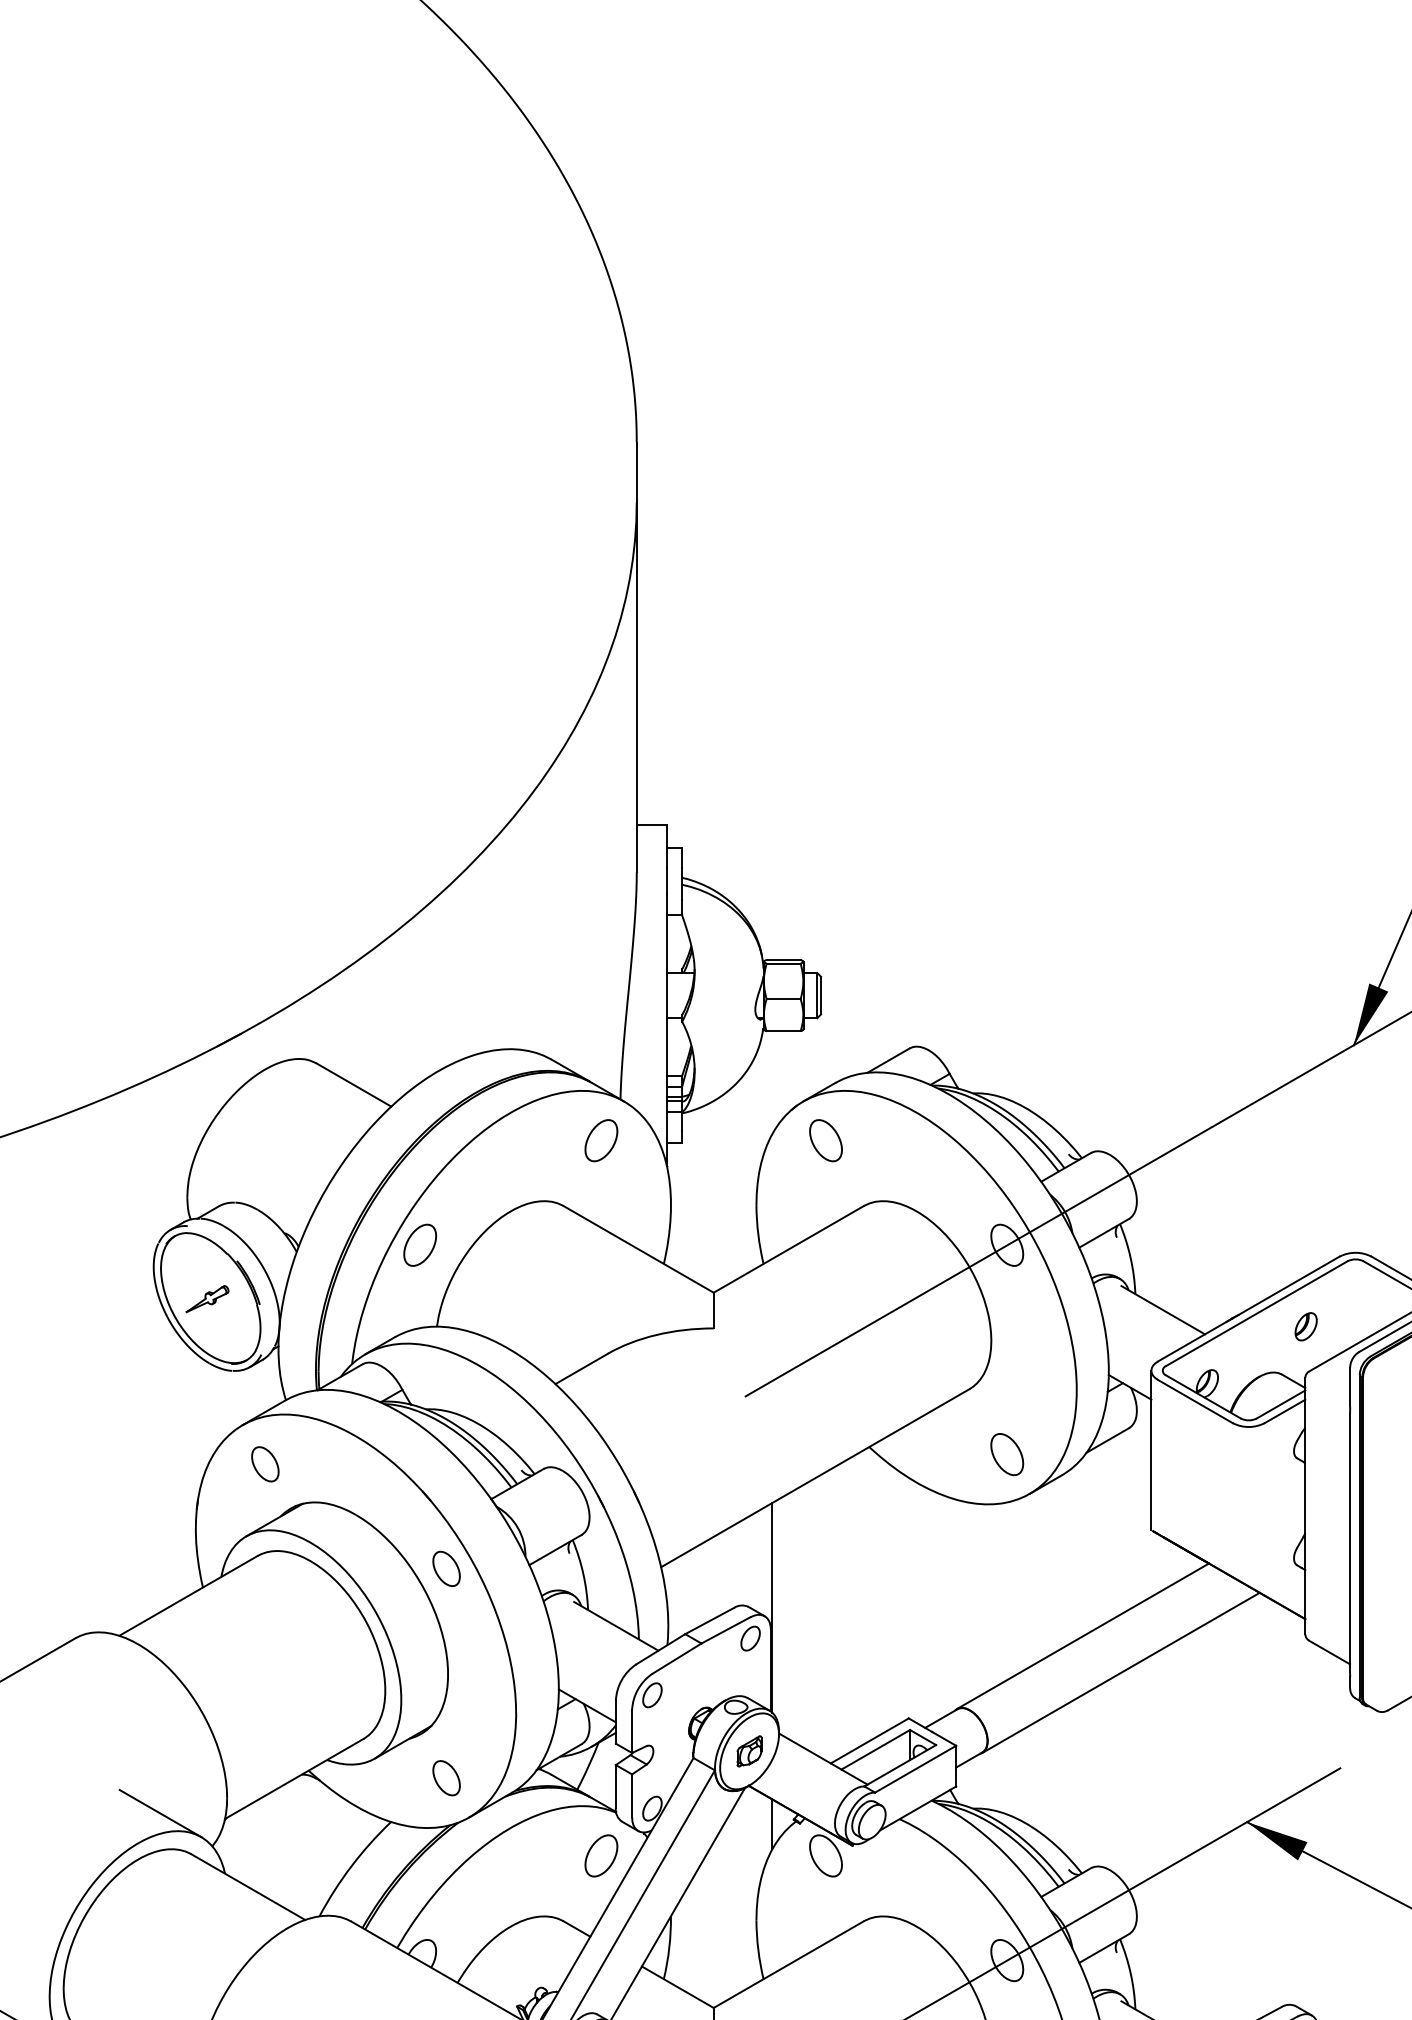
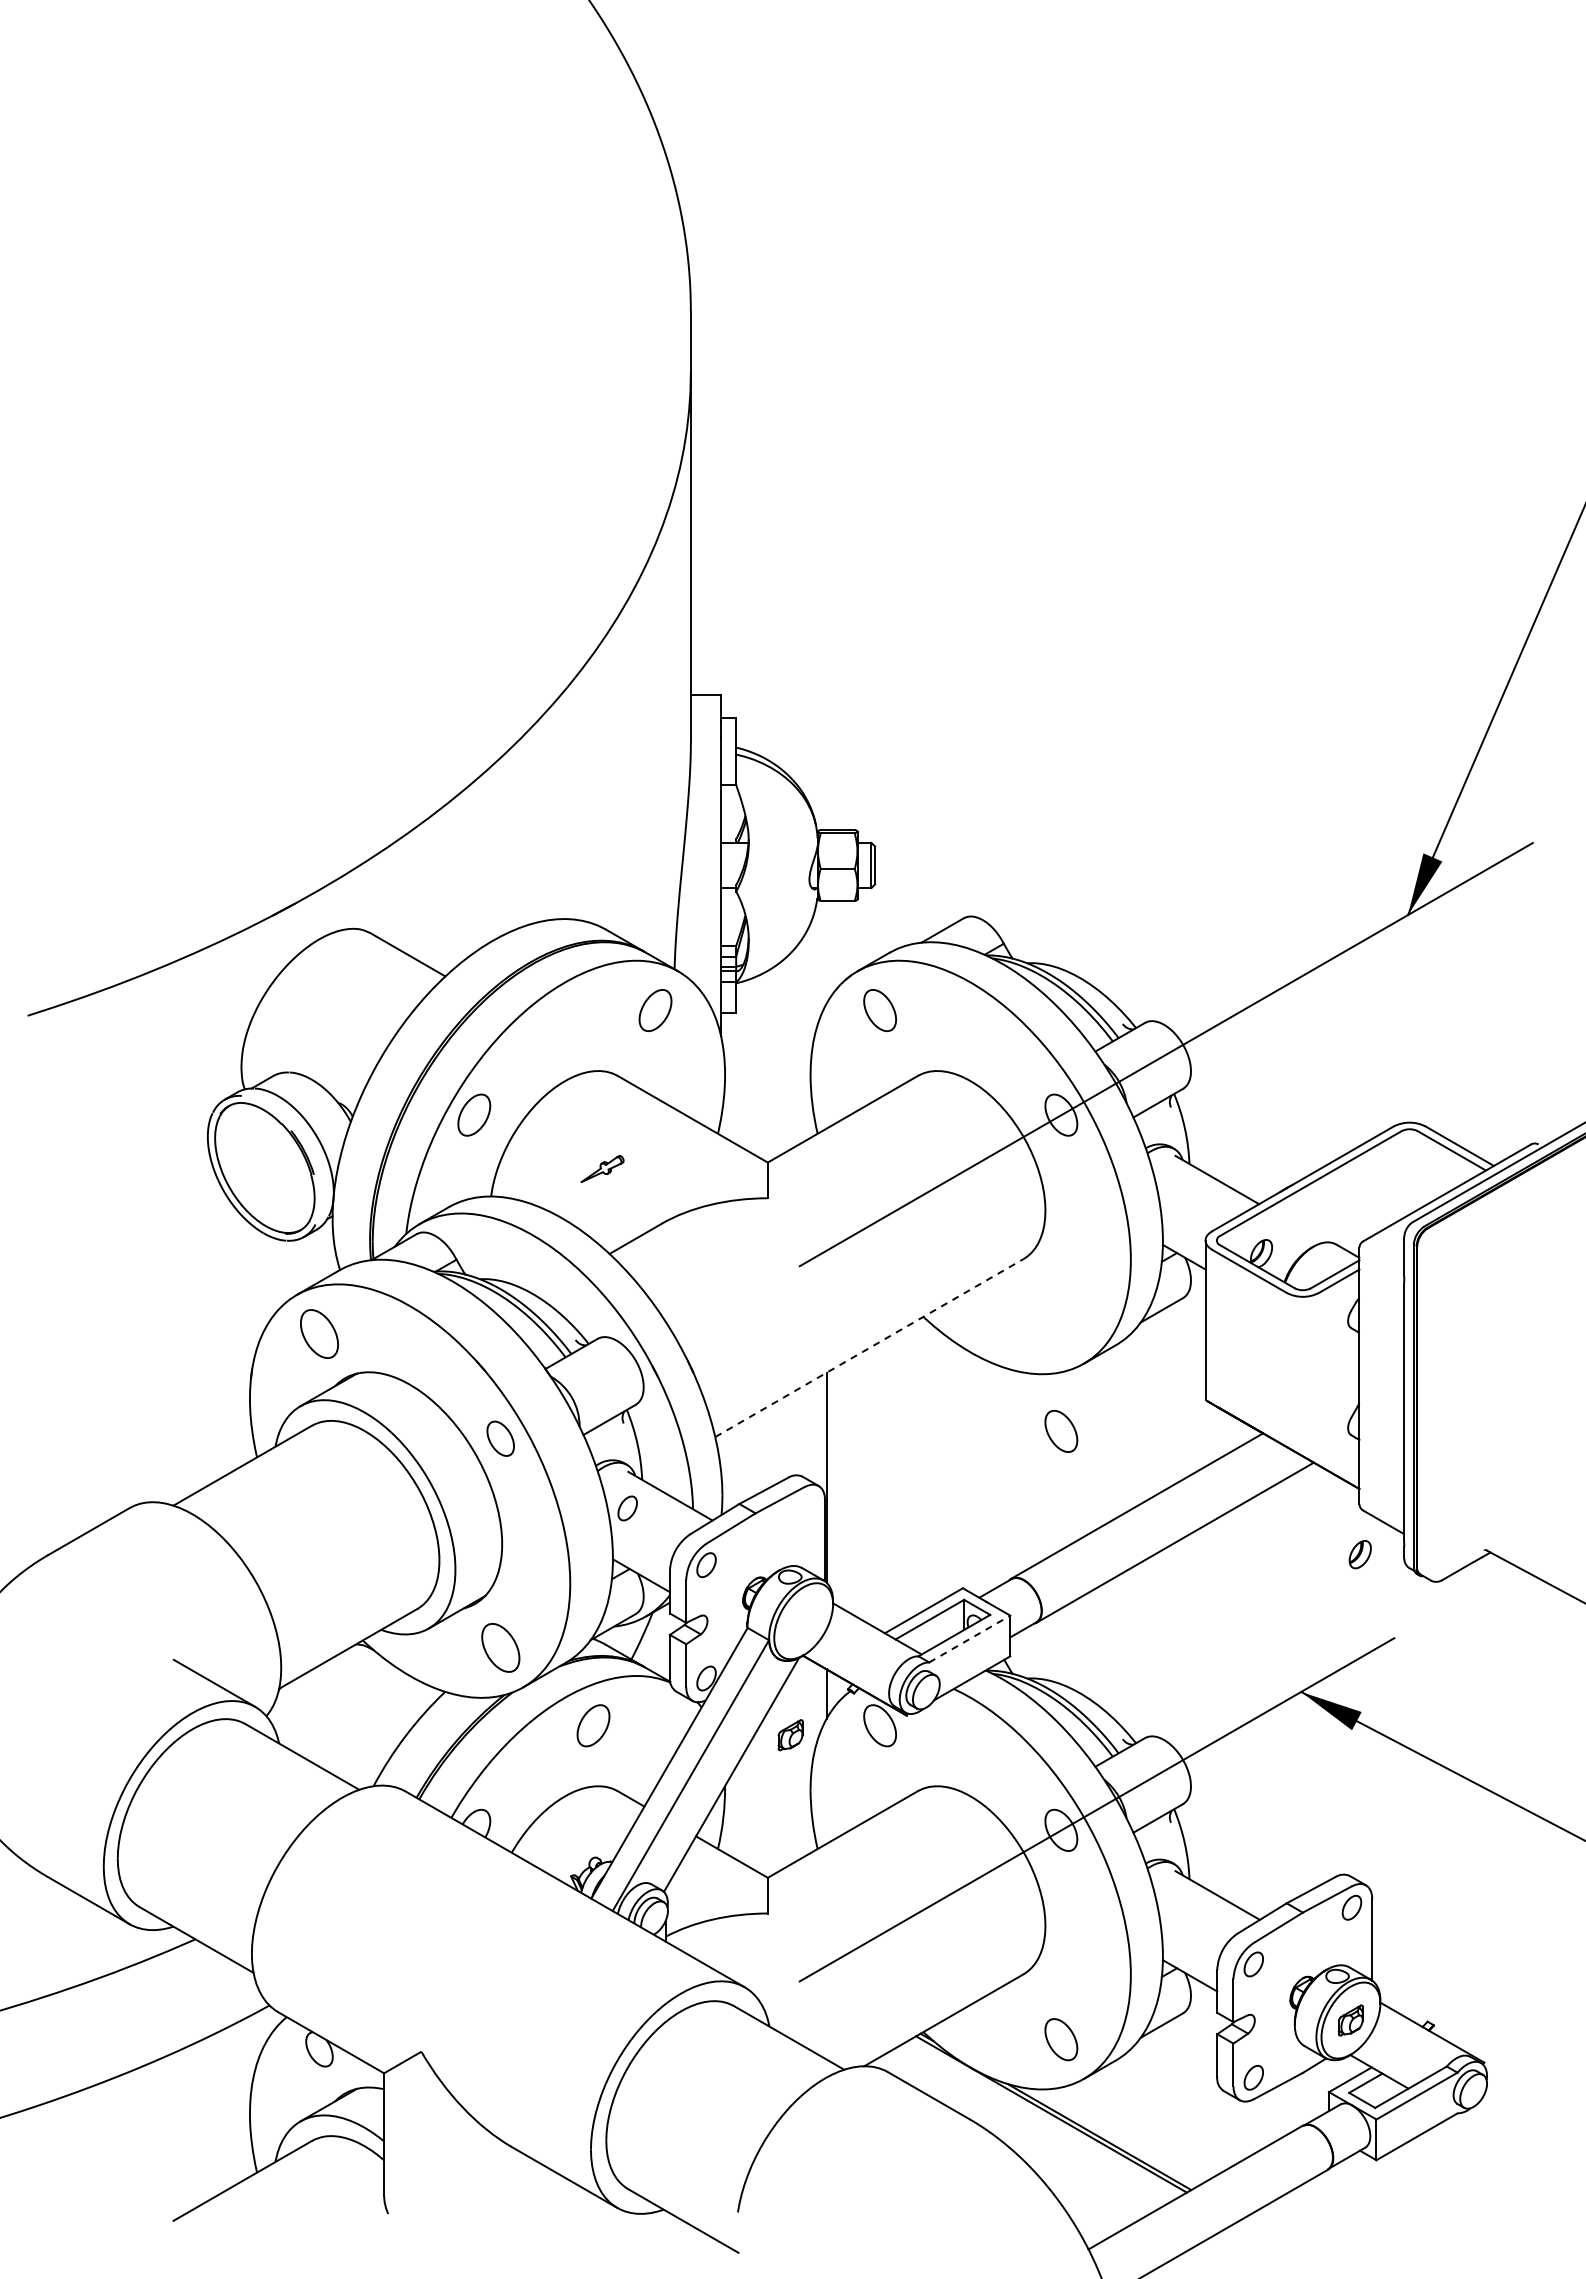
part: (207, 1299) -> (602, 1169), moved
part: (1305, 1326) -> (1359, 1554), moved
part: (1007, 1453) -> (1061, 1430), moved
part: (265, 1464) -> (319, 1334), size x1.4
line: (815, 1478) -> (869, 1348), solid -> dashed
part: (750, 1638) -> (627, 1508), moved
part: (749, 1751) -> (790, 1735), moved
line: (915, 1769) -> (969, 1639), solid -> dashed
part: (446, 1778) -> (500, 1648), size x1.4
part: (601, 1855) -> (593, 1725), moved

